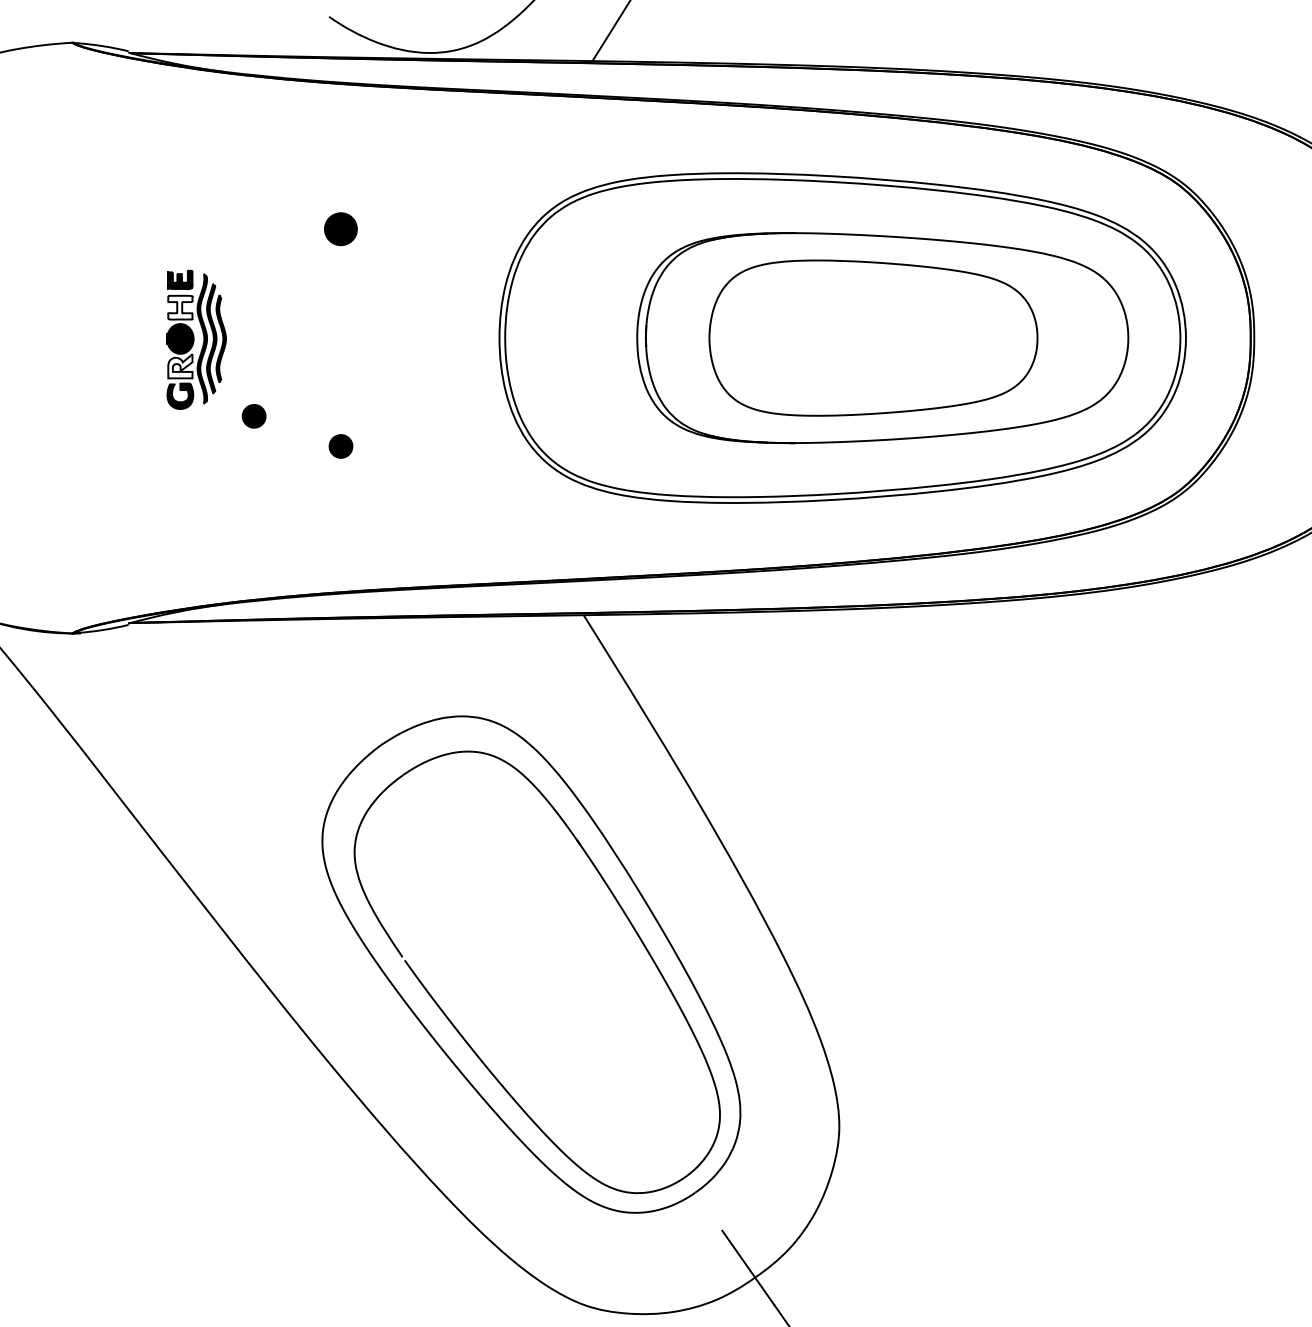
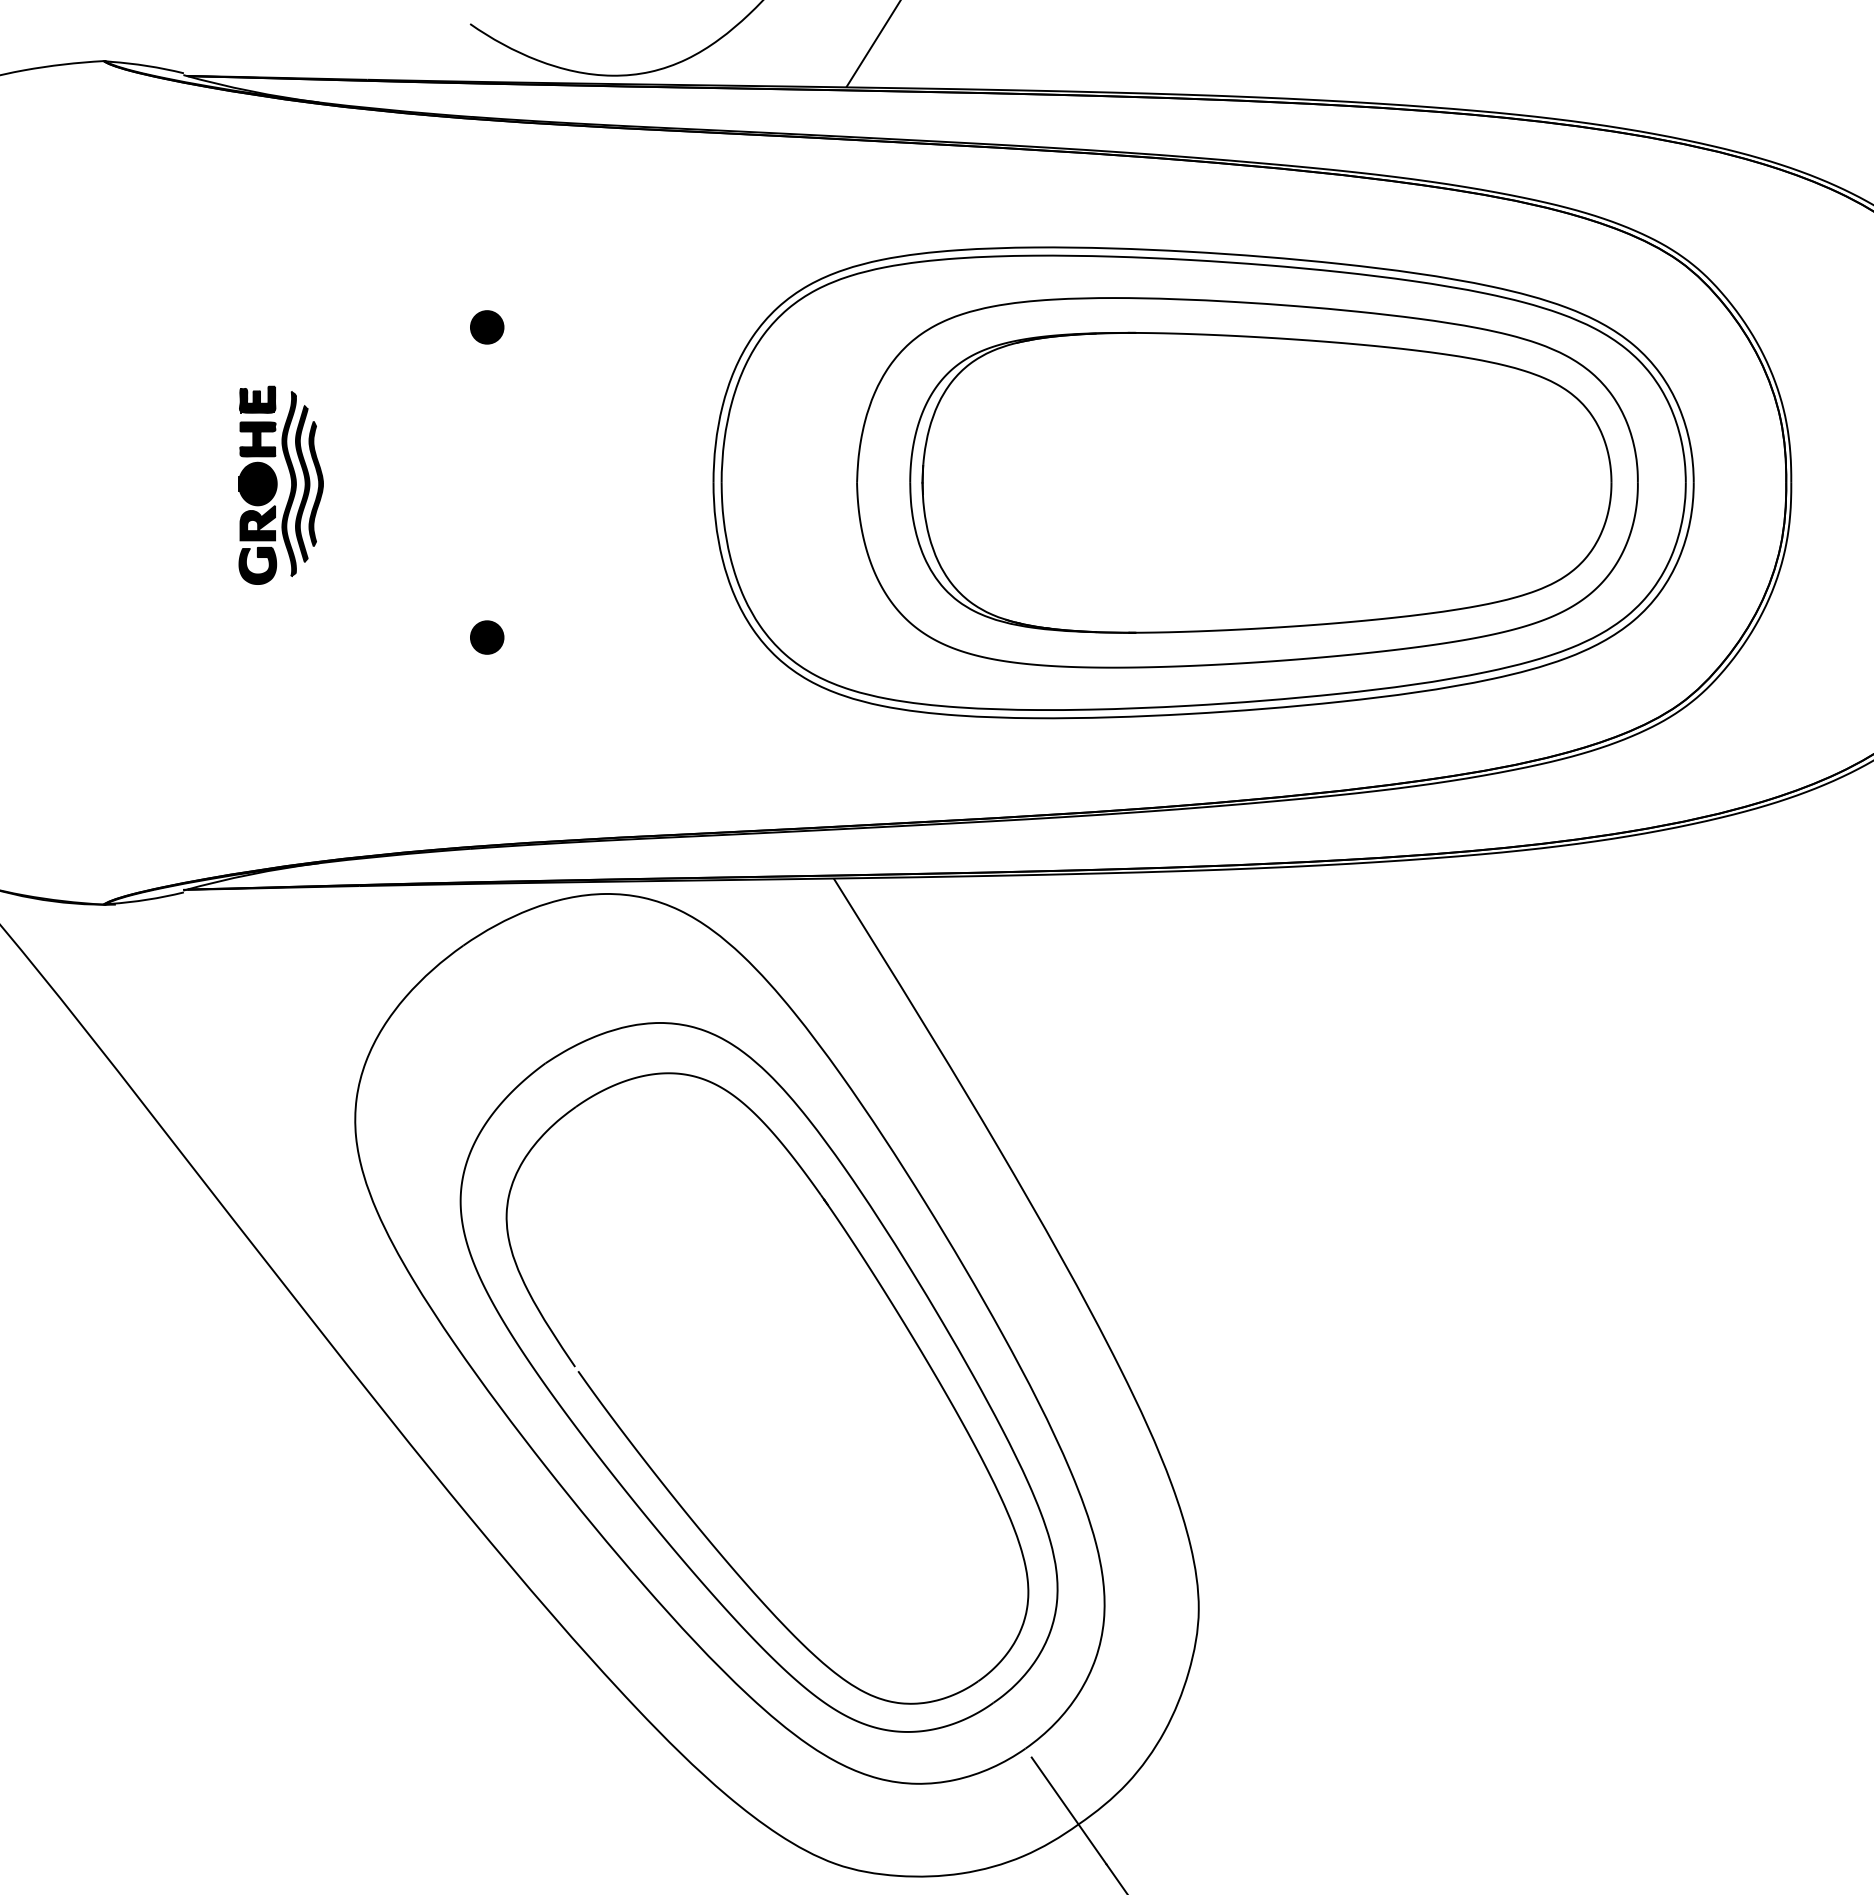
part: (341, 229) -> (487, 327), size x0.71
fill: (180, 307) -> (257, 439), added
part: (873, 337) -> (1247, 482), size x1.67
fill: (180, 365) -> (257, 522), added
part: (254, 416) -> (363, 594), removed
part: (510, 937) -> (729, 1338), added

